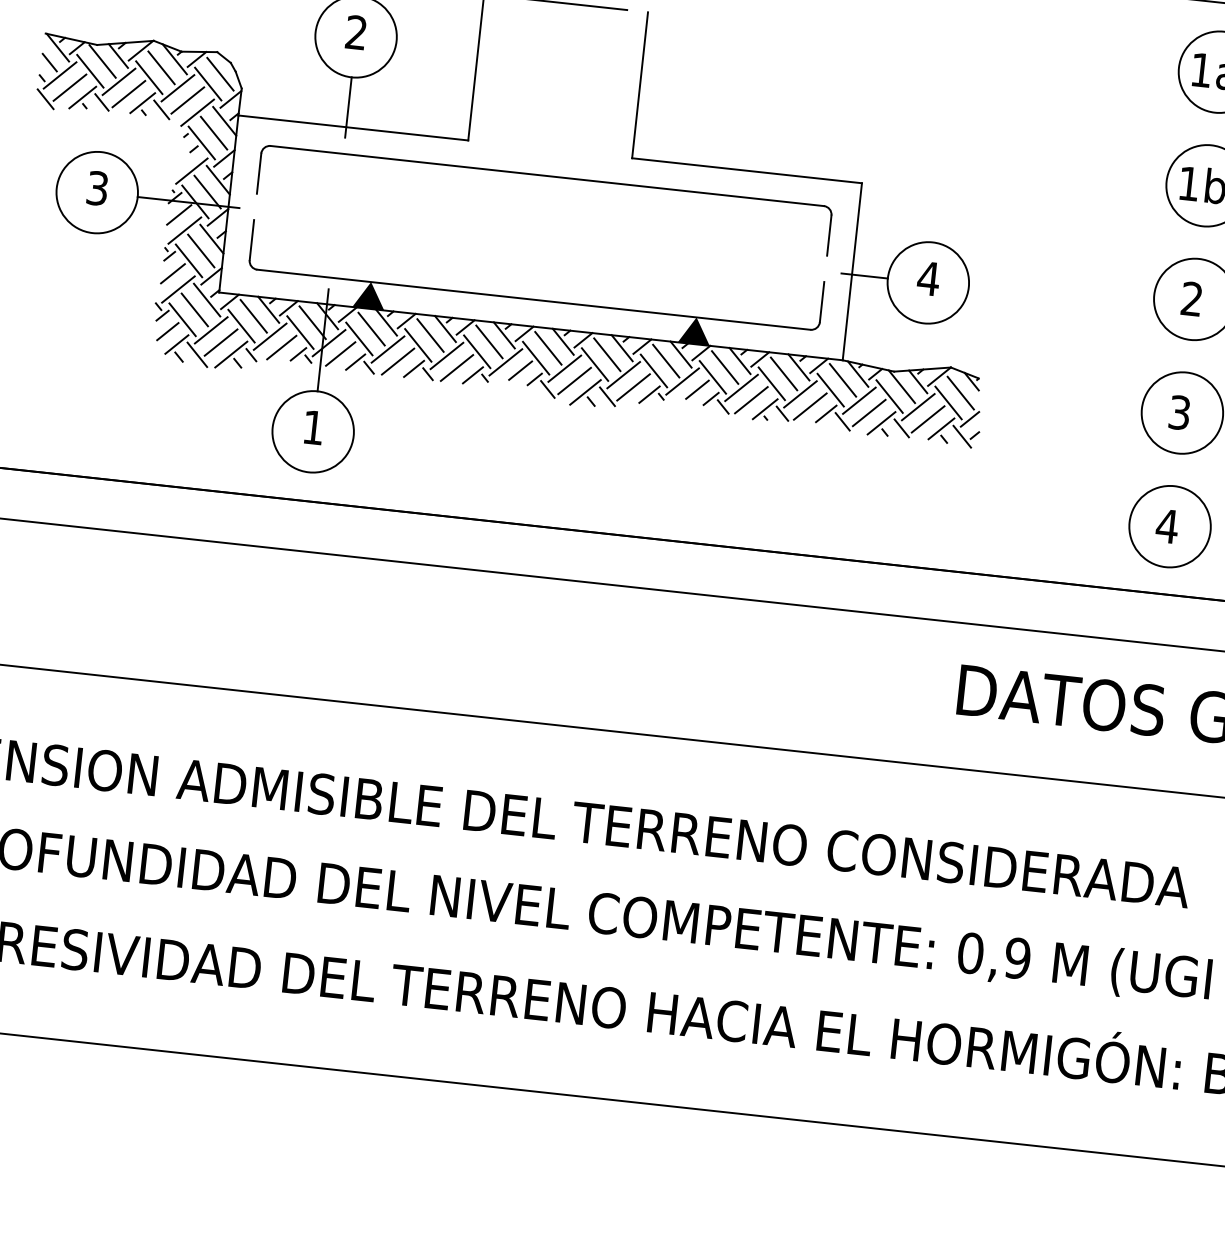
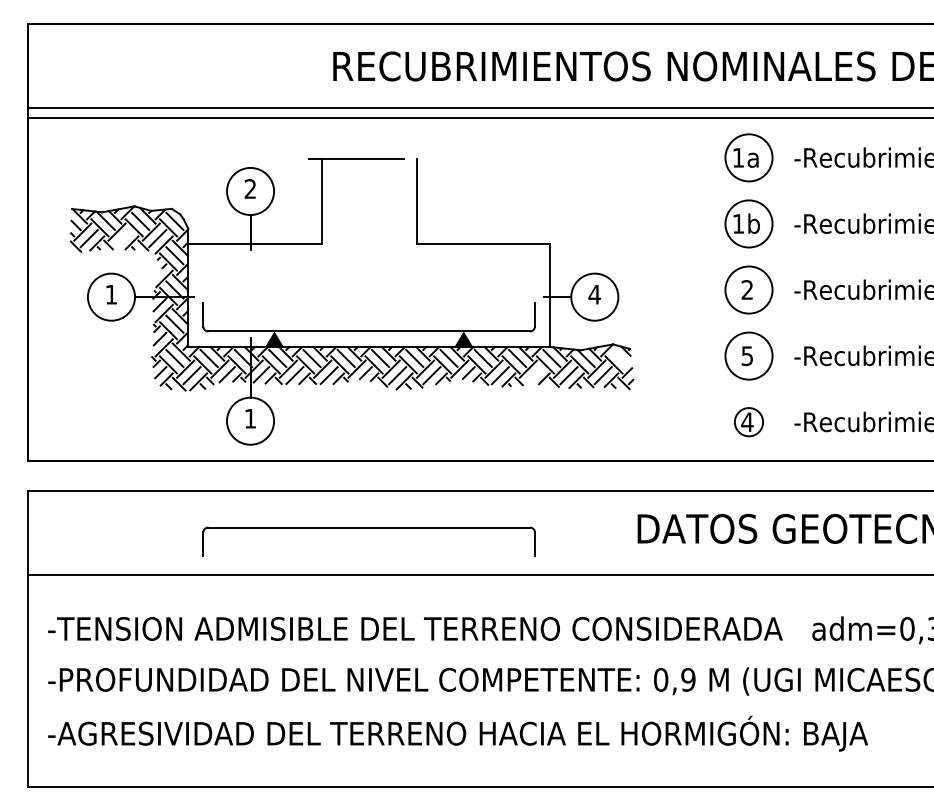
line: (128, 93) -> (123, 238), removed
part: (546, 177) -> (368, 528), moved
text: (97, 188) -> (111, 294), 3 -> 1
line: (959, 392) -> (619, 358), removed
line: (809, 406) -> (534, 375), removed
text: (1179, 411) -> (747, 355), 3 -> 5
circle: (1169, 525) -> (748, 421), size x0.6

